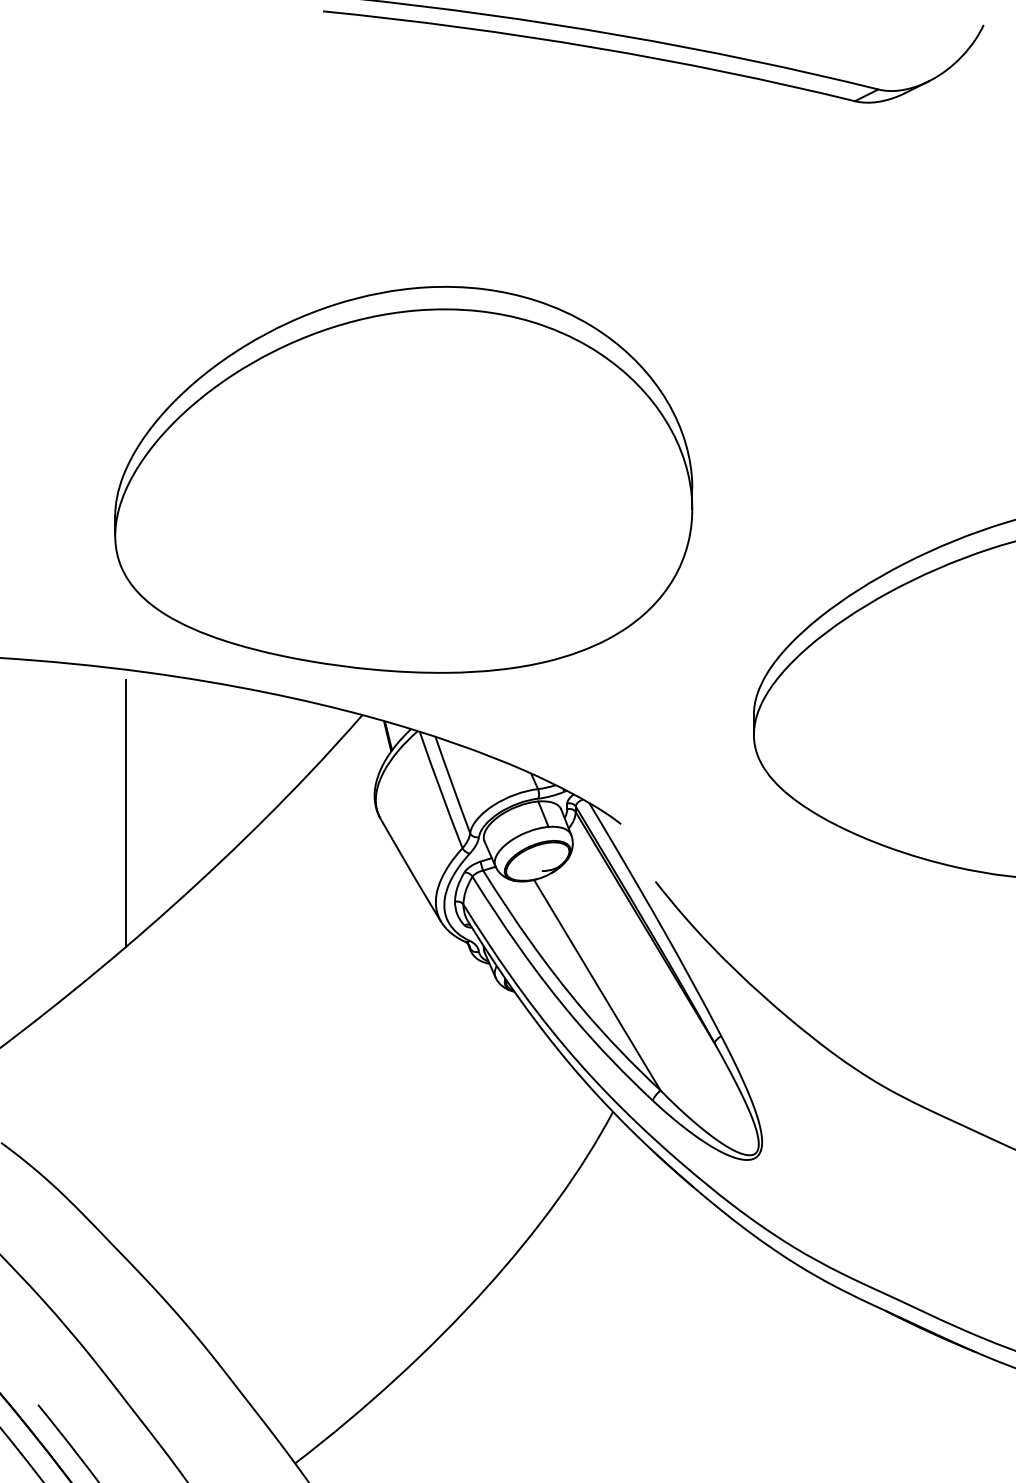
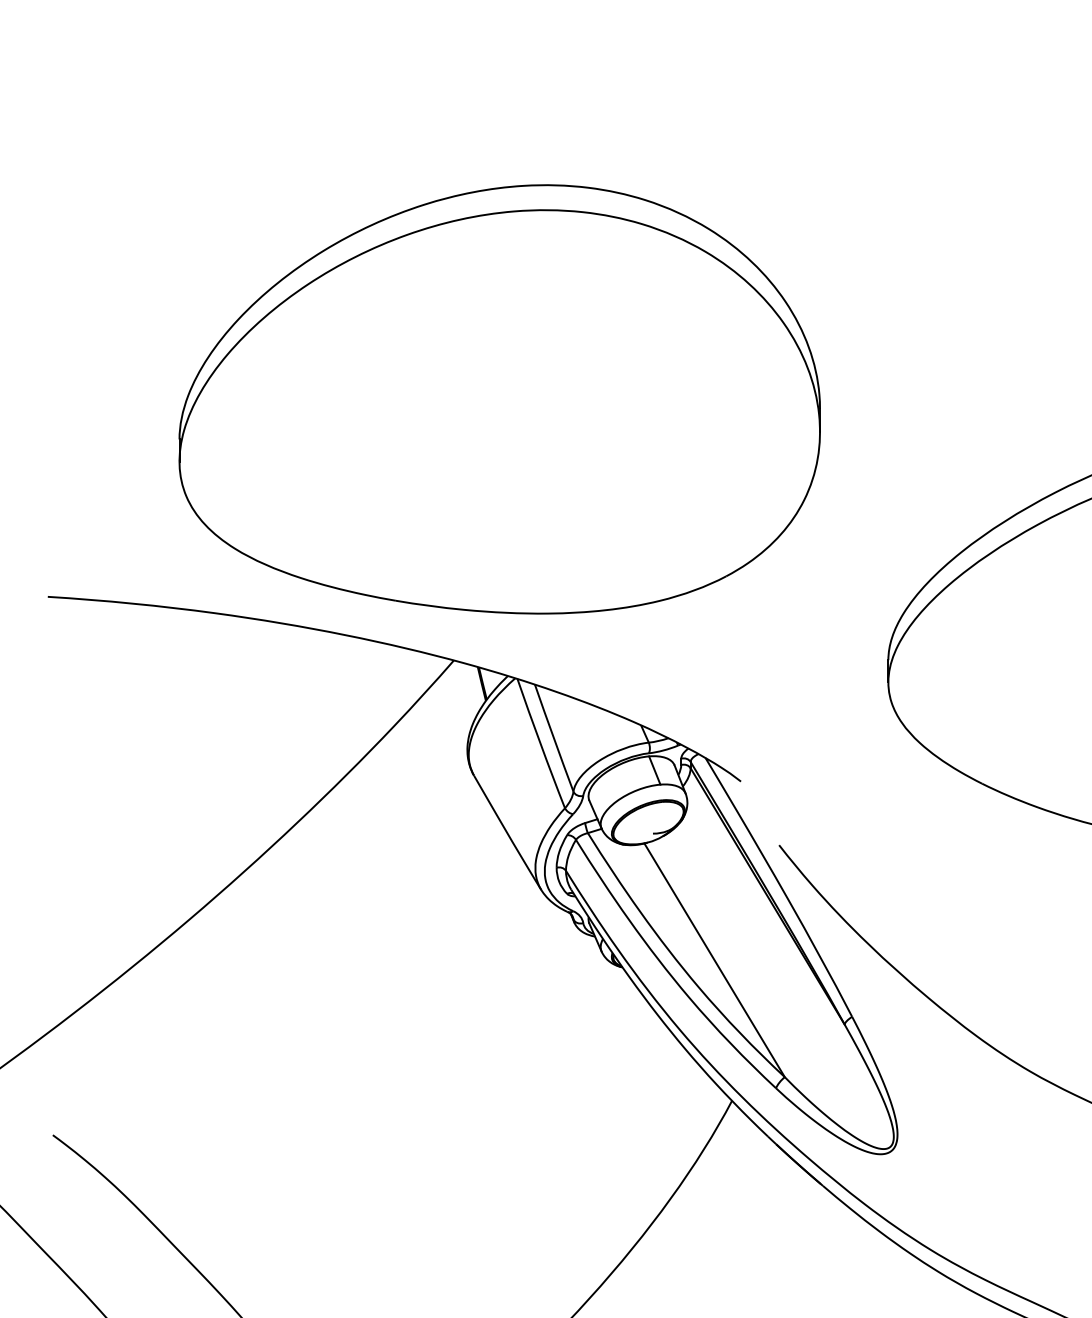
line: (125, 813) -> (190, 769), removed

